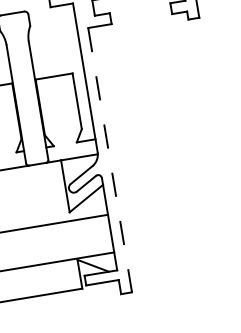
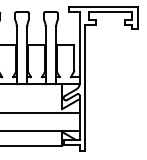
line: (111, 161) -> (85, 88), dashed -> solid

